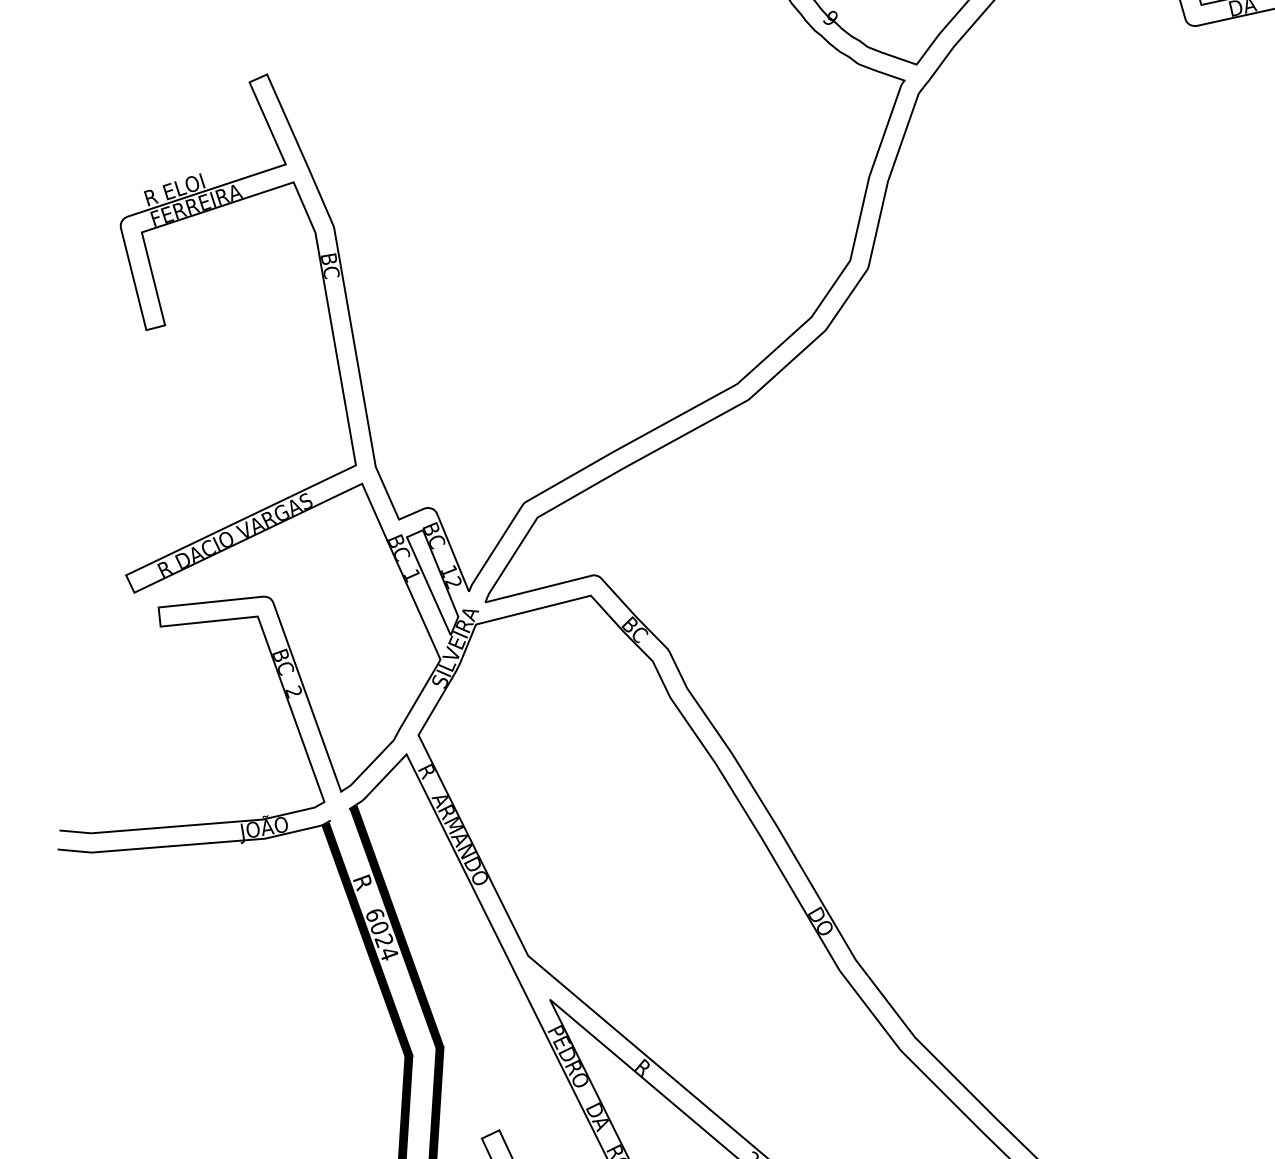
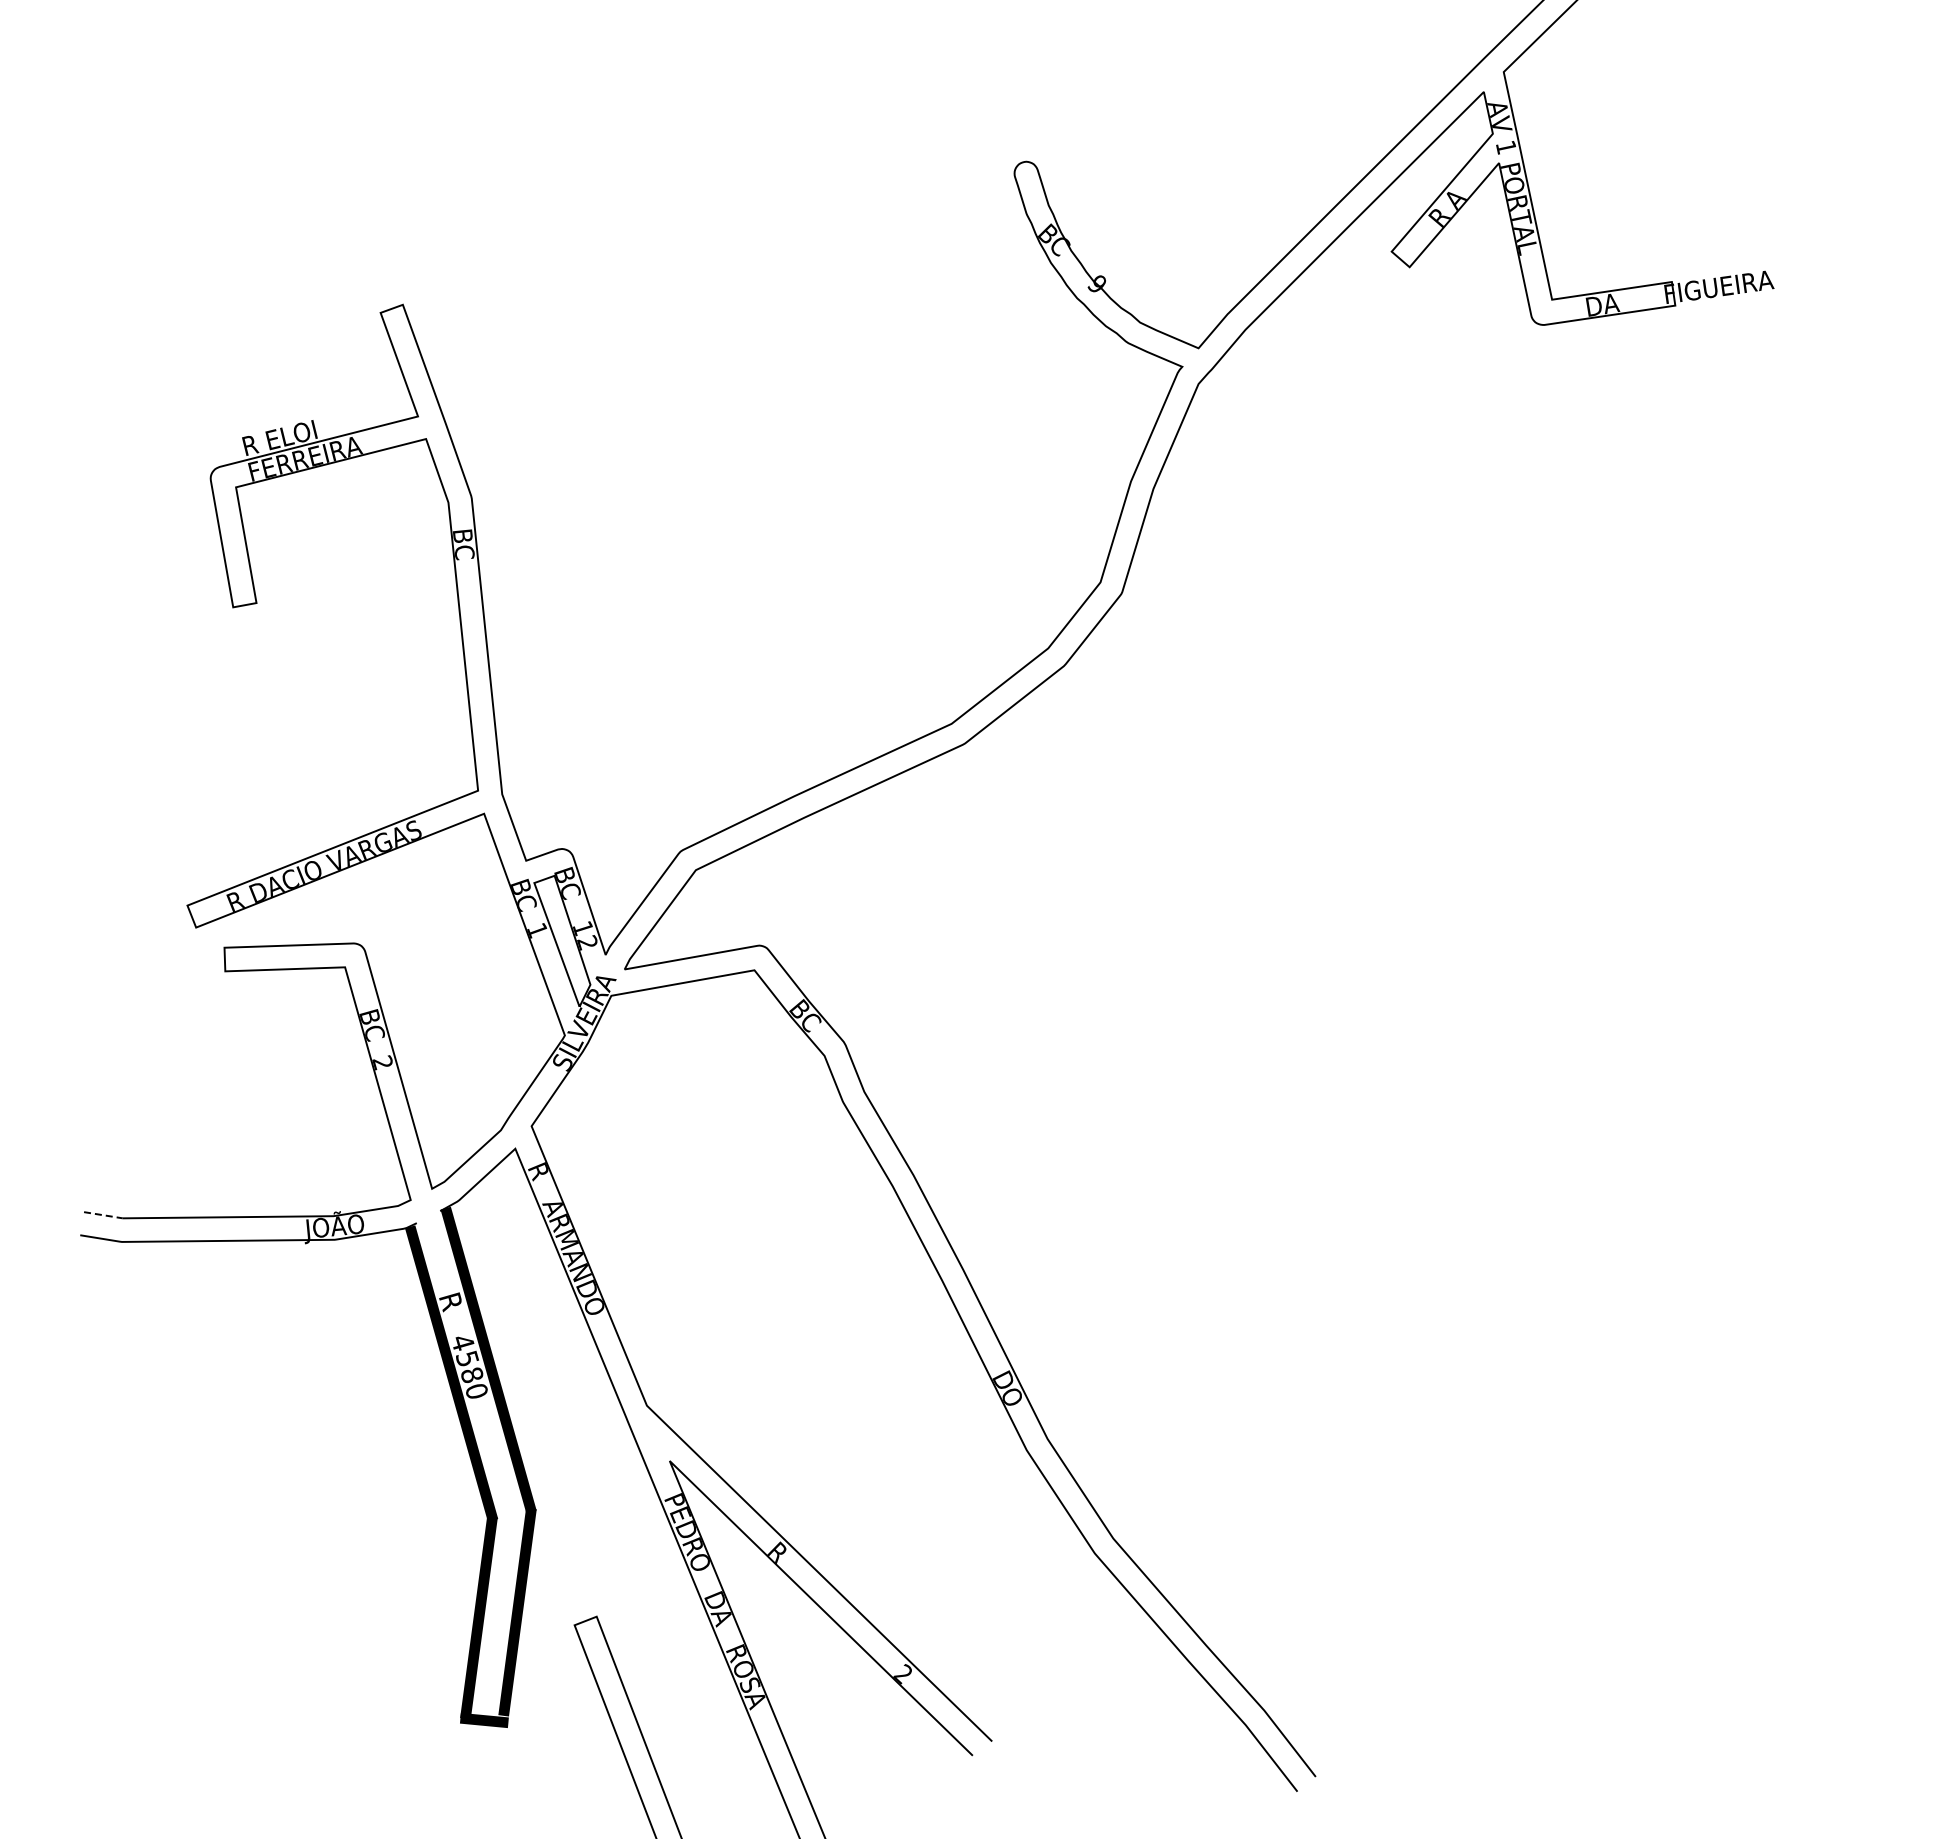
line: (75, 832) -> (103, 1215), solid -> dashed
text: (382, 934) -> (470, 1367), 6024 -> 4580

